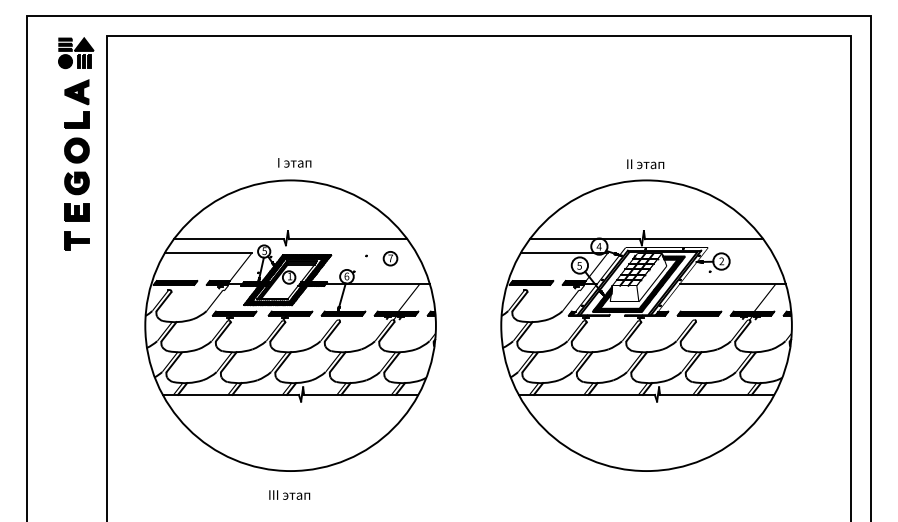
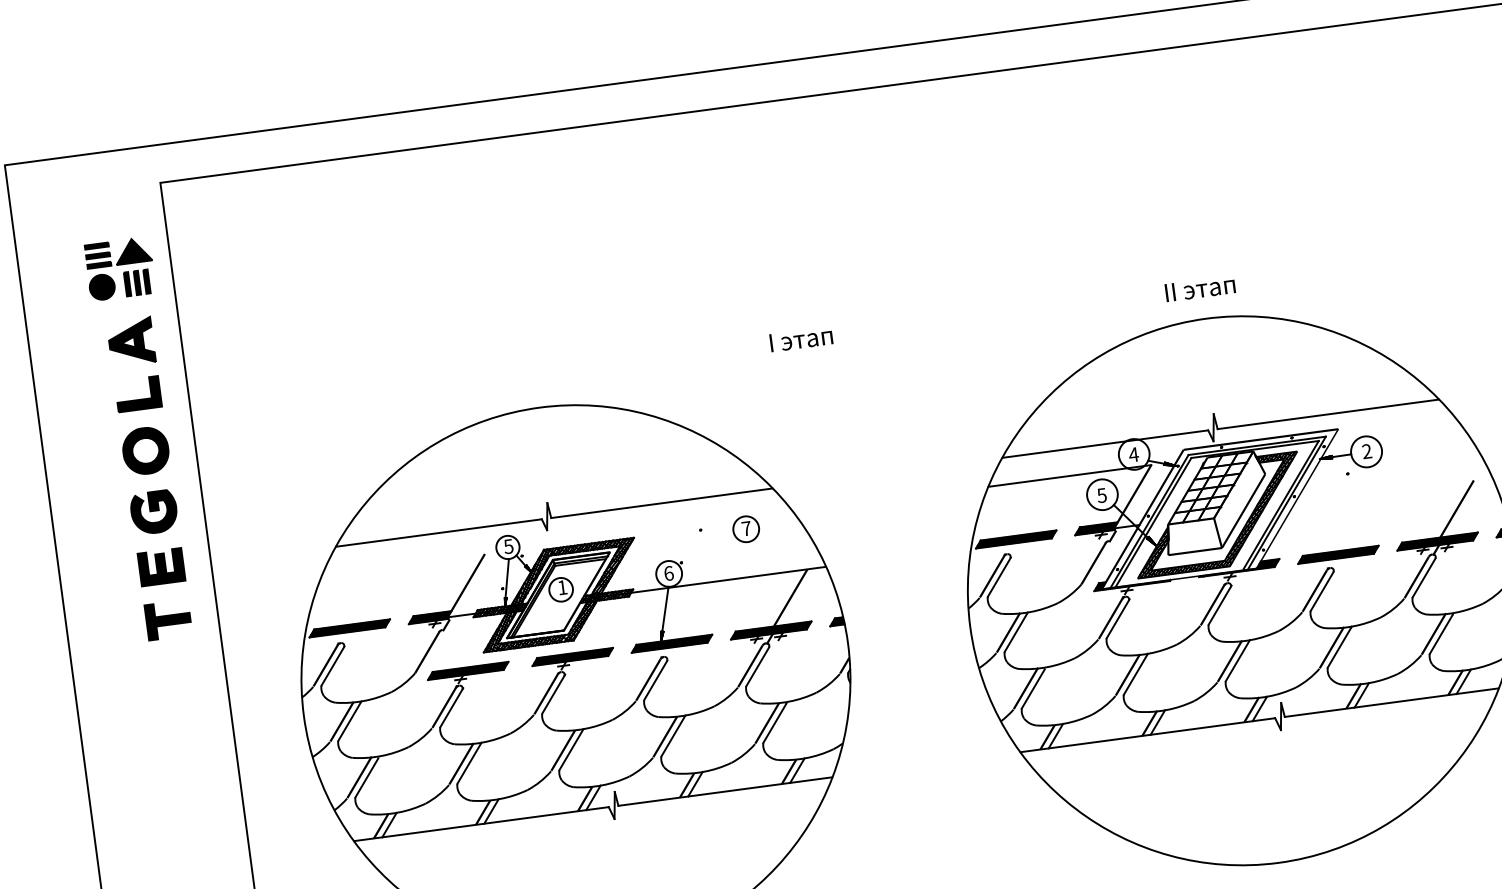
part: (76, 143) -> (143, 437), moved
text: (294, 162) -> (800, 338), moved
line: (207, 253) -> (402, 565), removed
line: (732, 284) -> (1392, 492), removed

